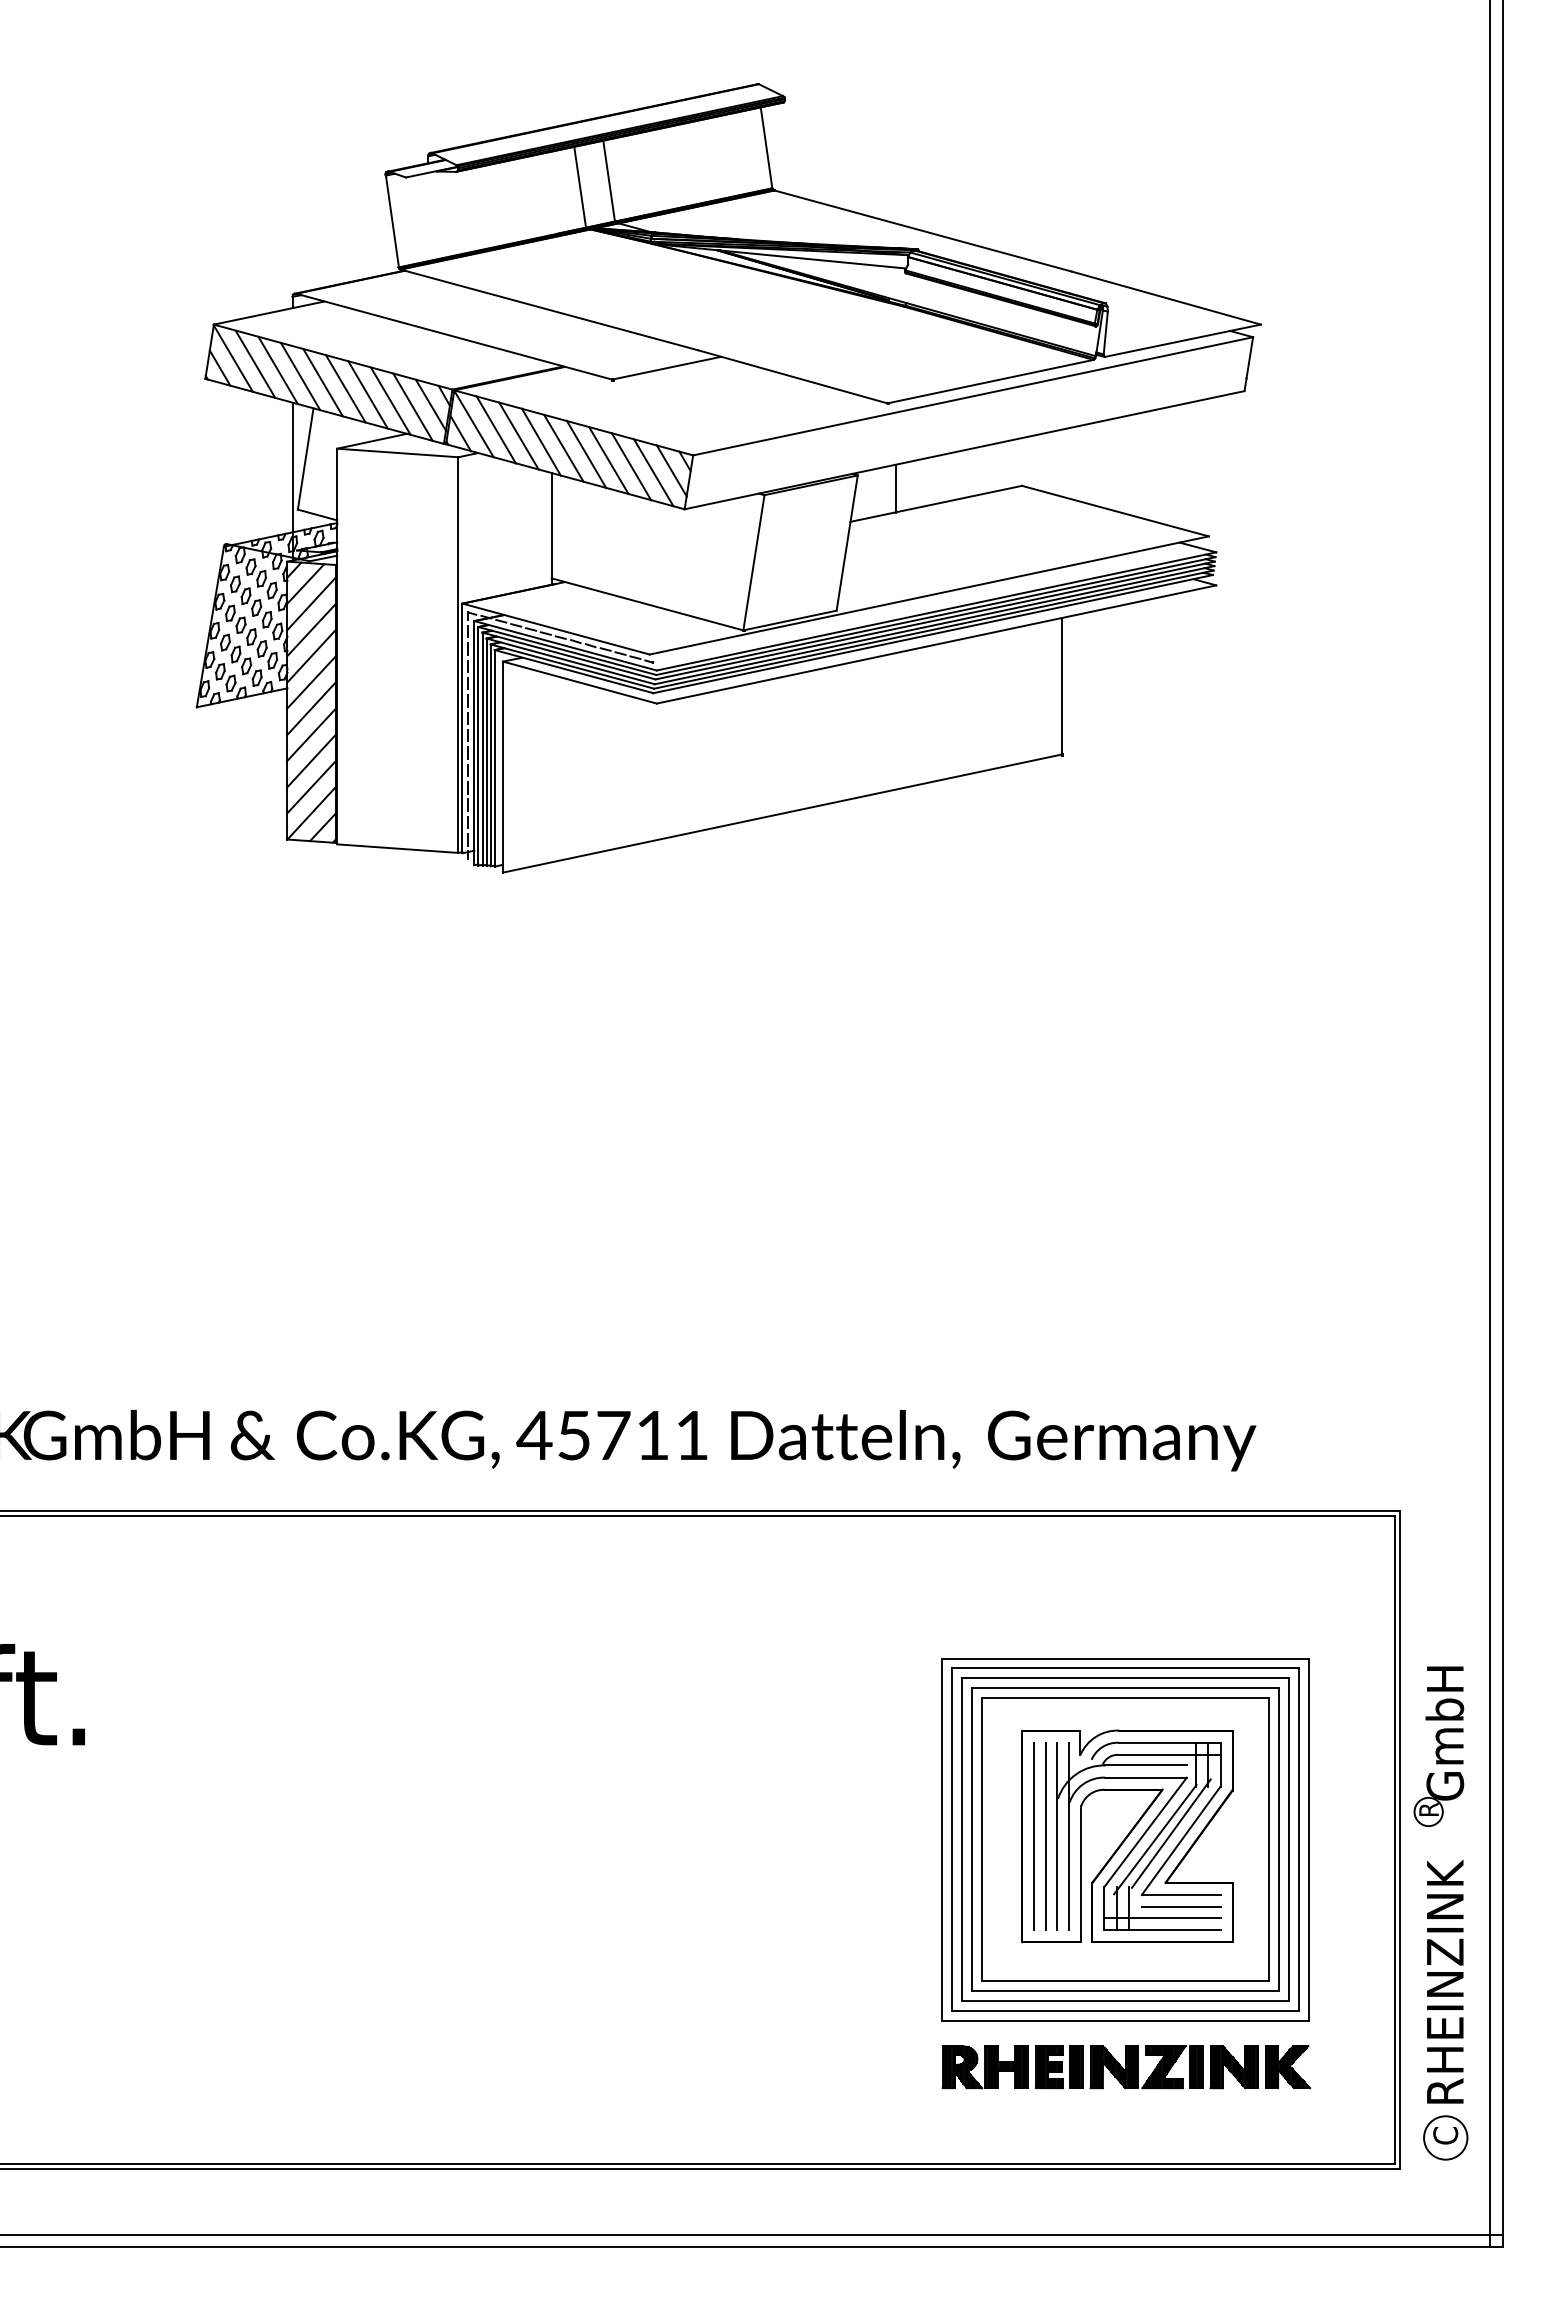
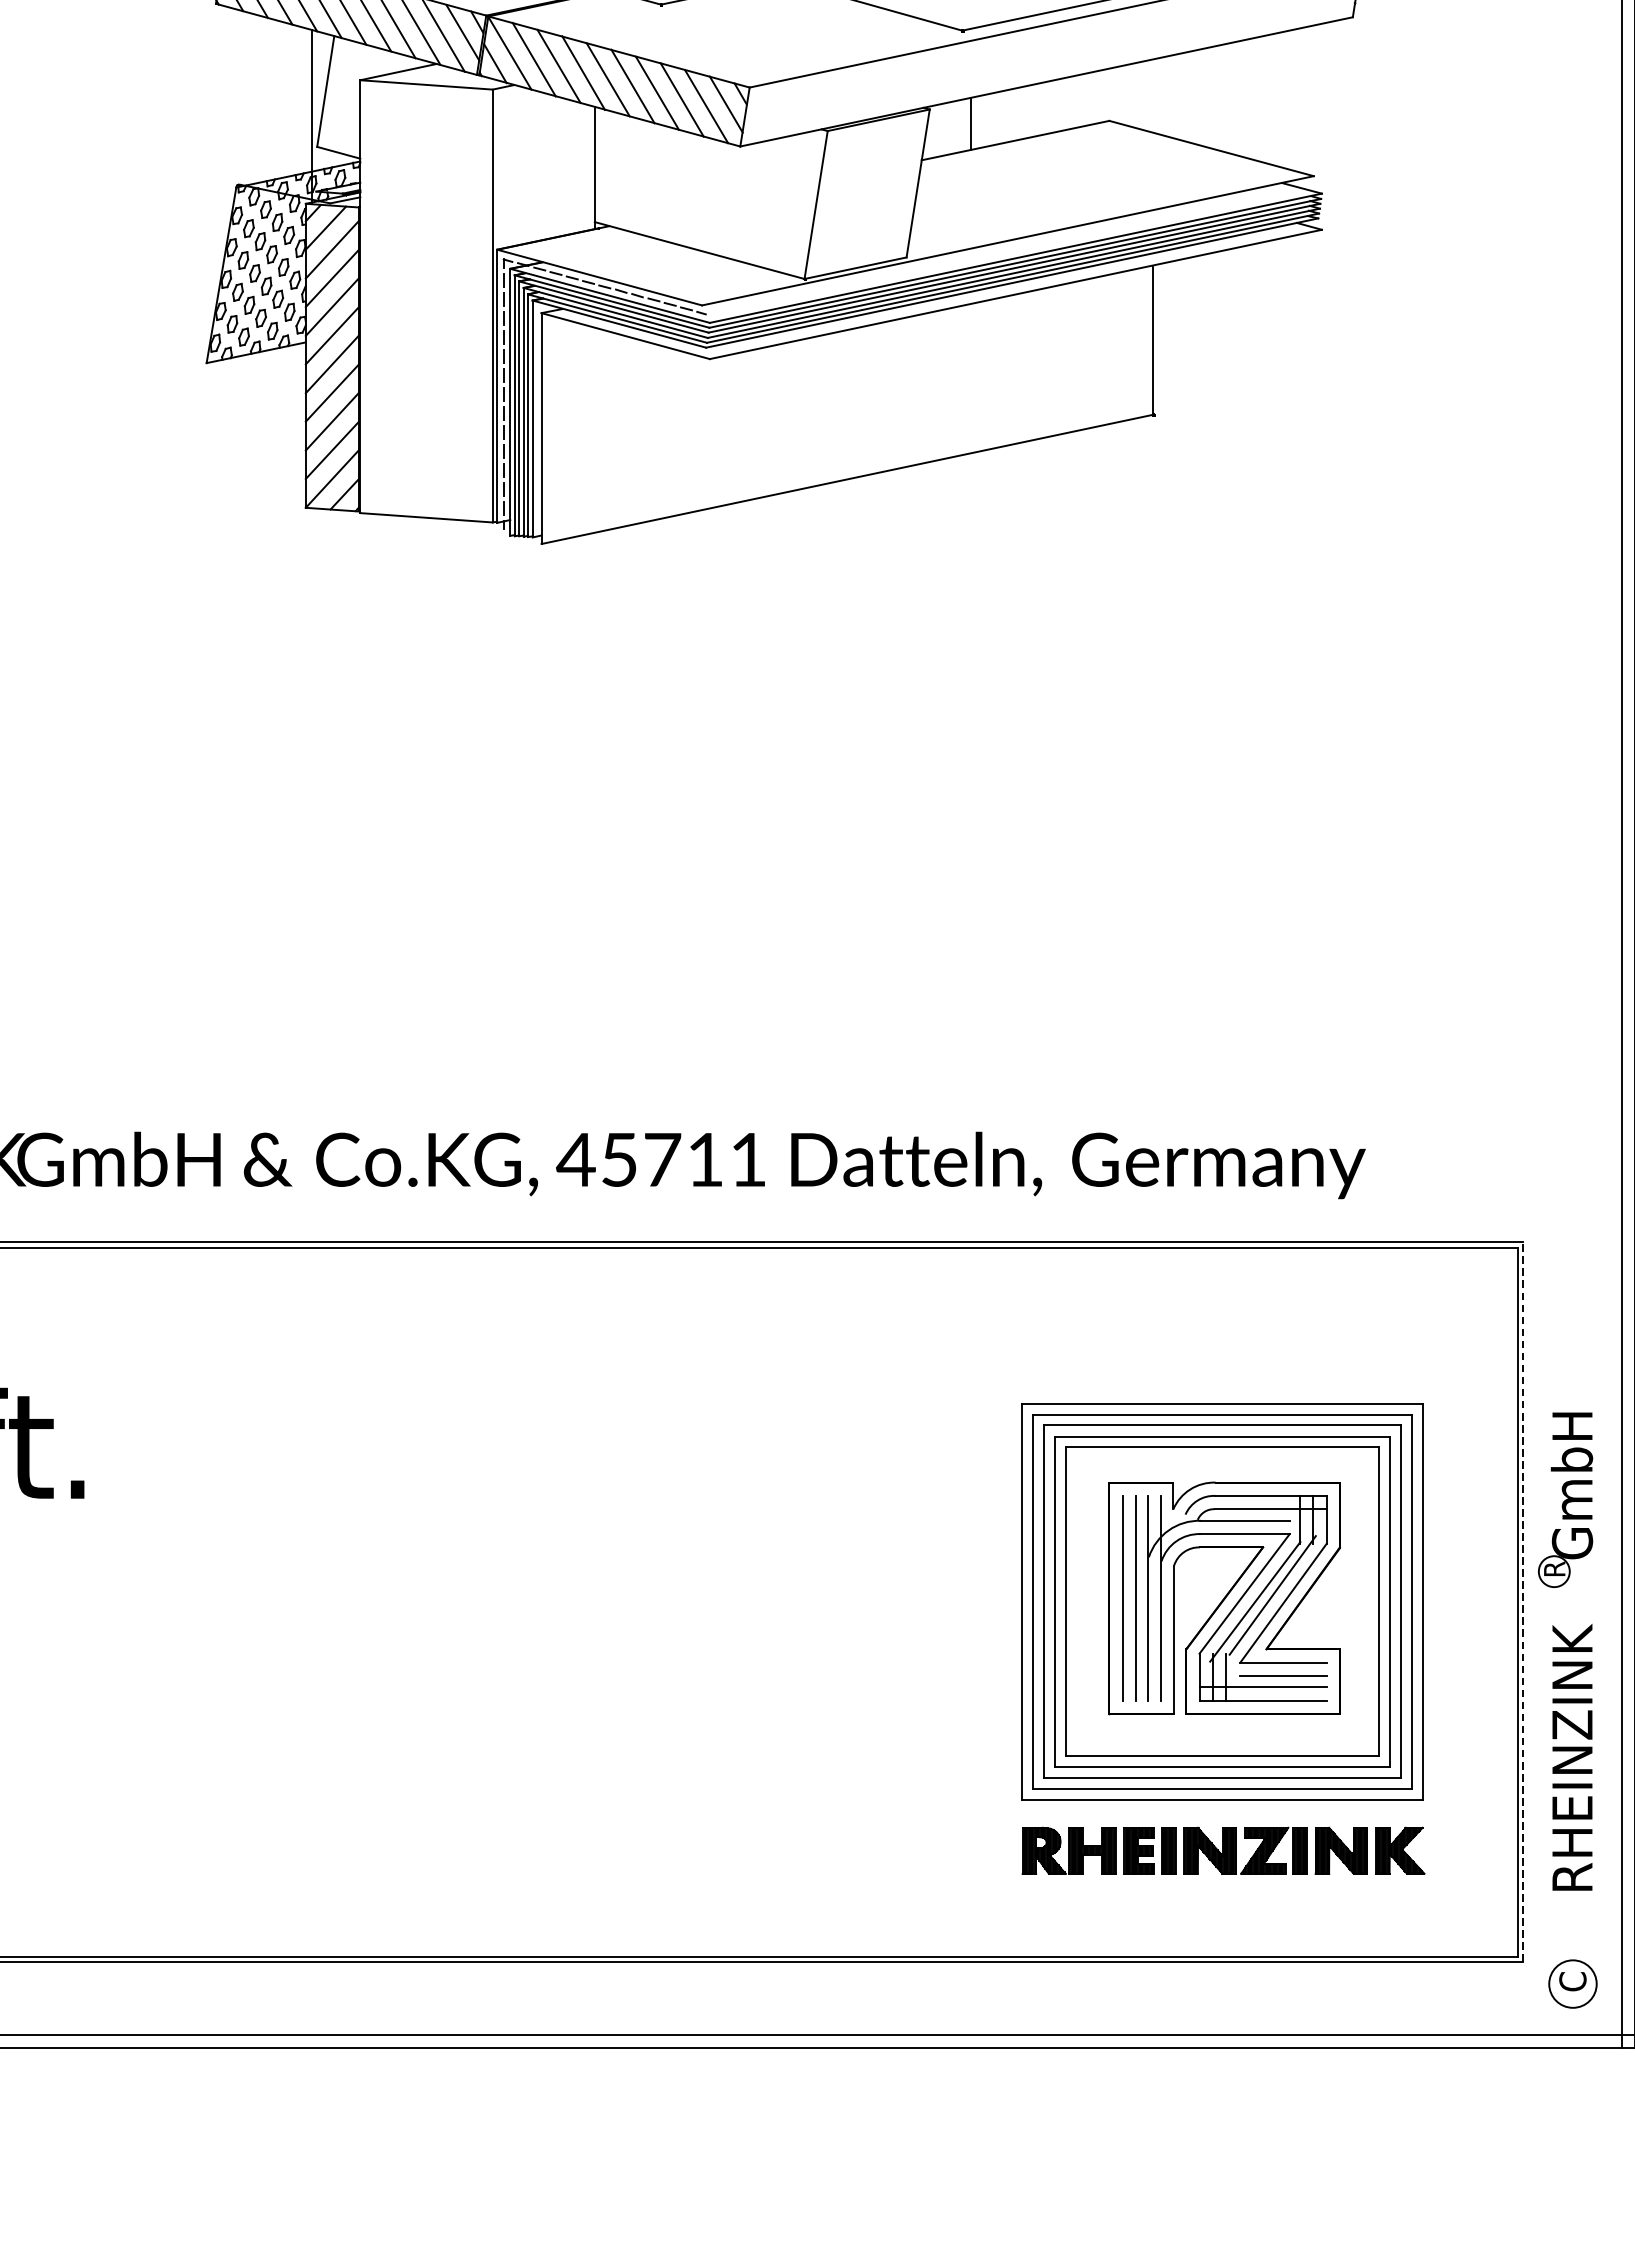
line: (1400, 1839) -> (1523, 1601), solid -> dashed
part: (1445, 2137) -> (1572, 1983), moved

